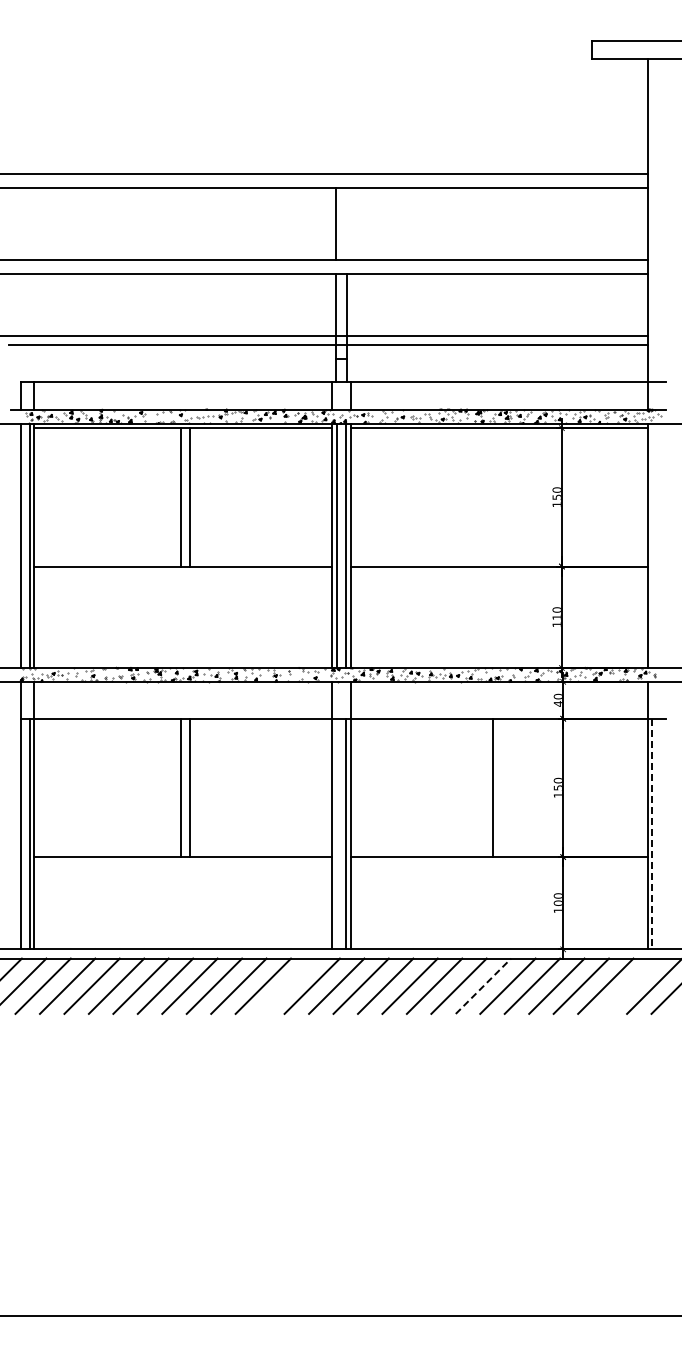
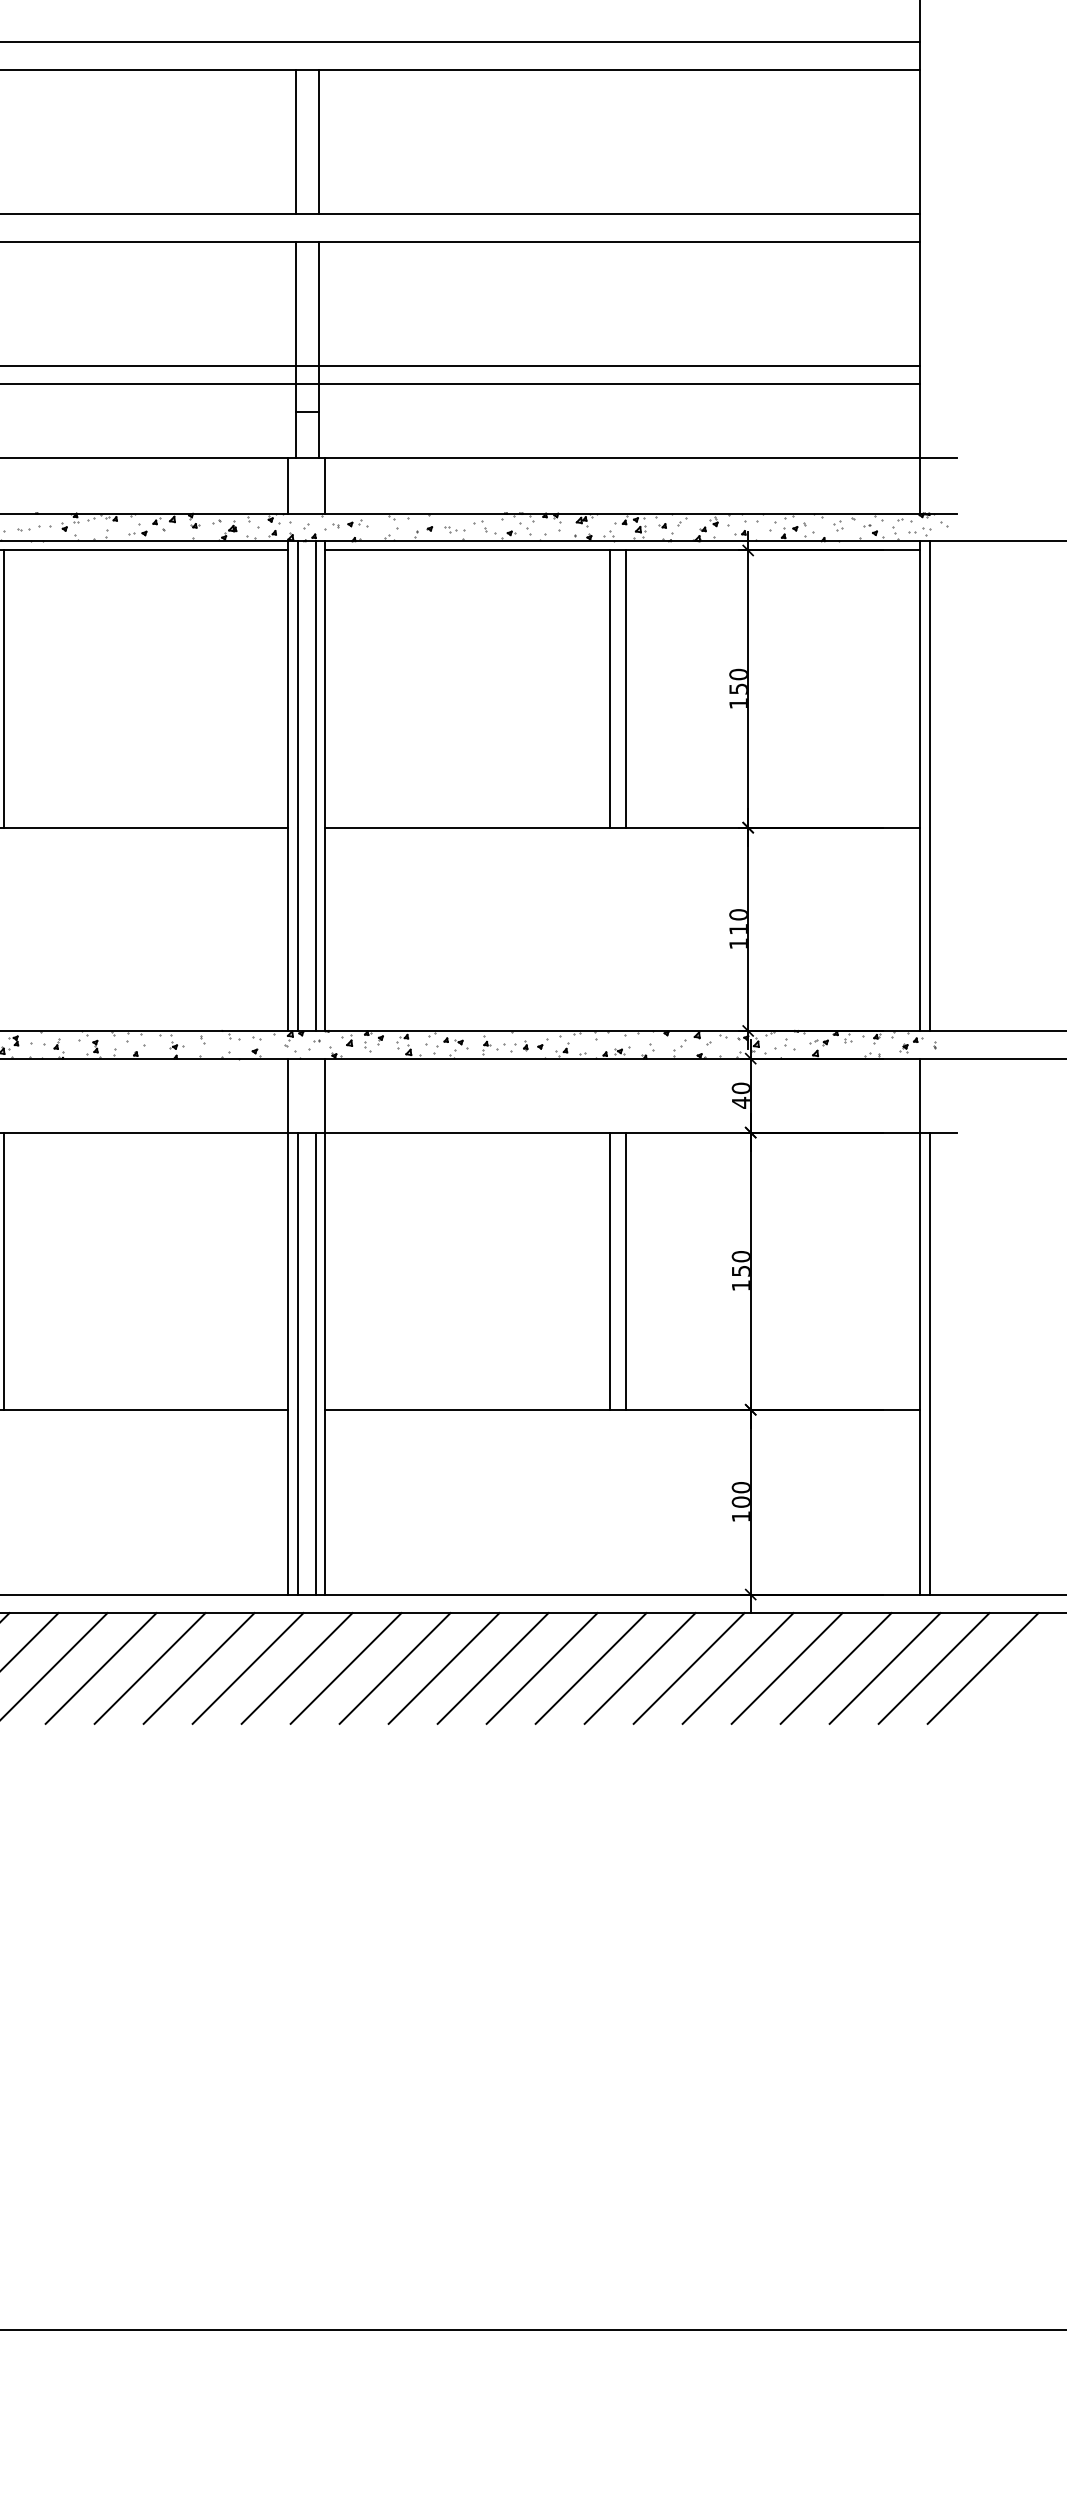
line: (347, 224) -> (318, 142), added
line: (492, 497) -> (609, 689), added
line: (501, 497) -> (627, 689), added
line: (652, 545) -> (929, 785), added
line: (501, 787) -> (627, 1270), added
line: (336, 833) -> (296, 1362), added
line: (652, 834) -> (929, 1364), dashed -> solid
line: (287, 985) -> (198, 1666), added
line: (483, 985) -> (591, 1666), dashed -> solid
line: (629, 985) -> (883, 1666), added

